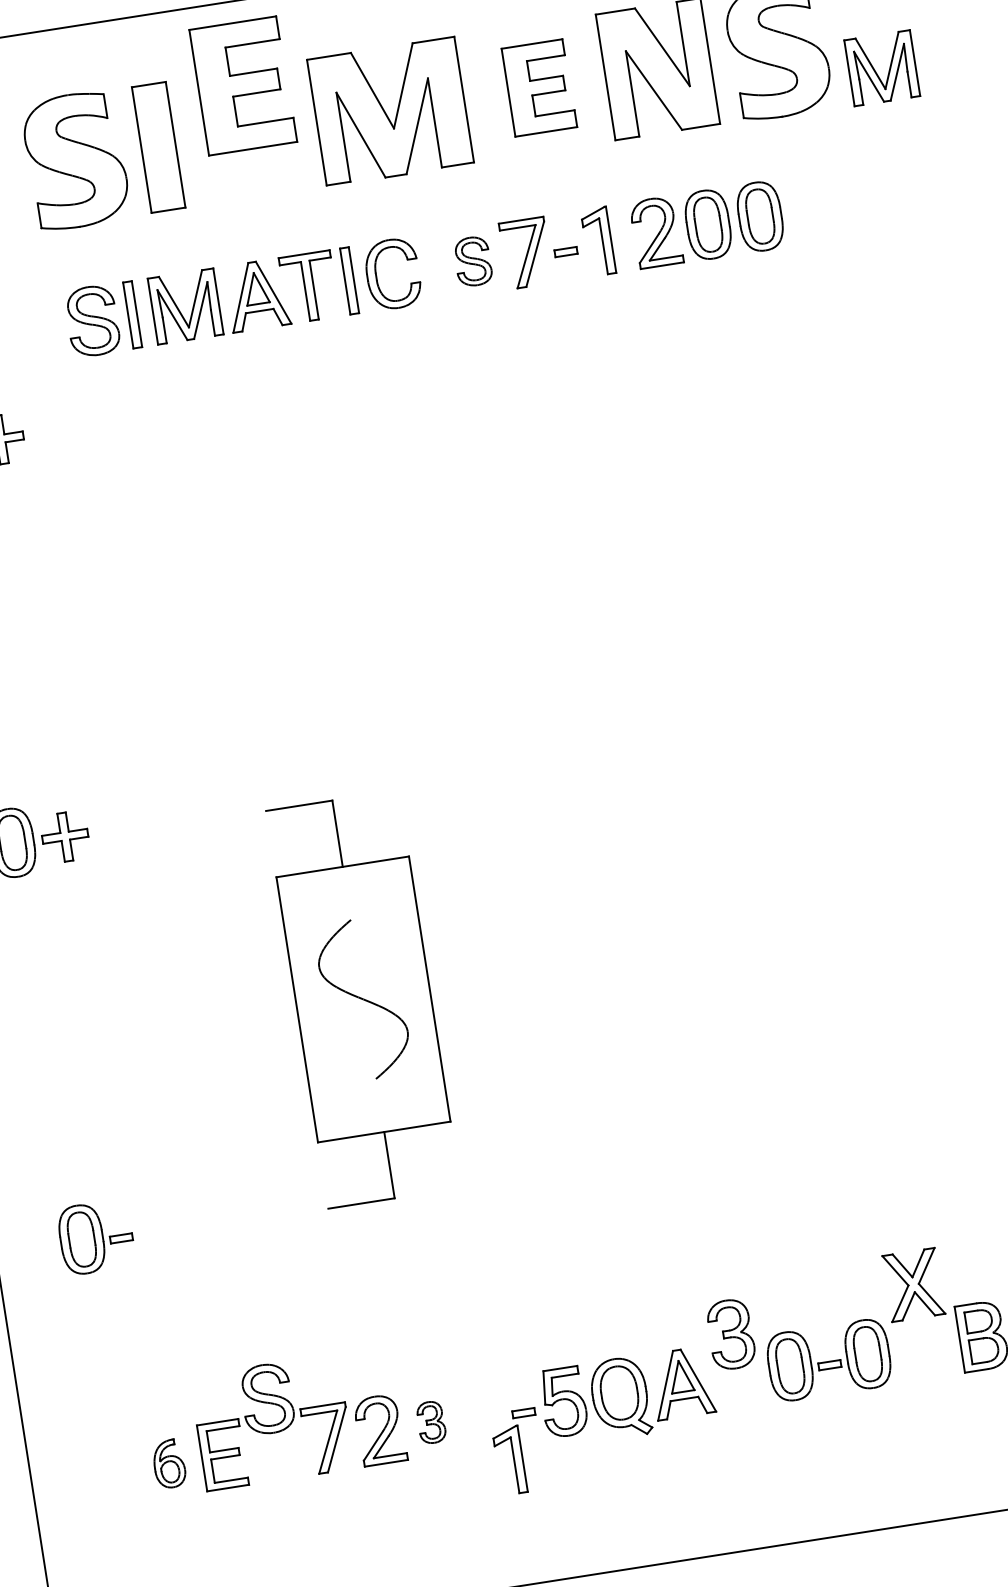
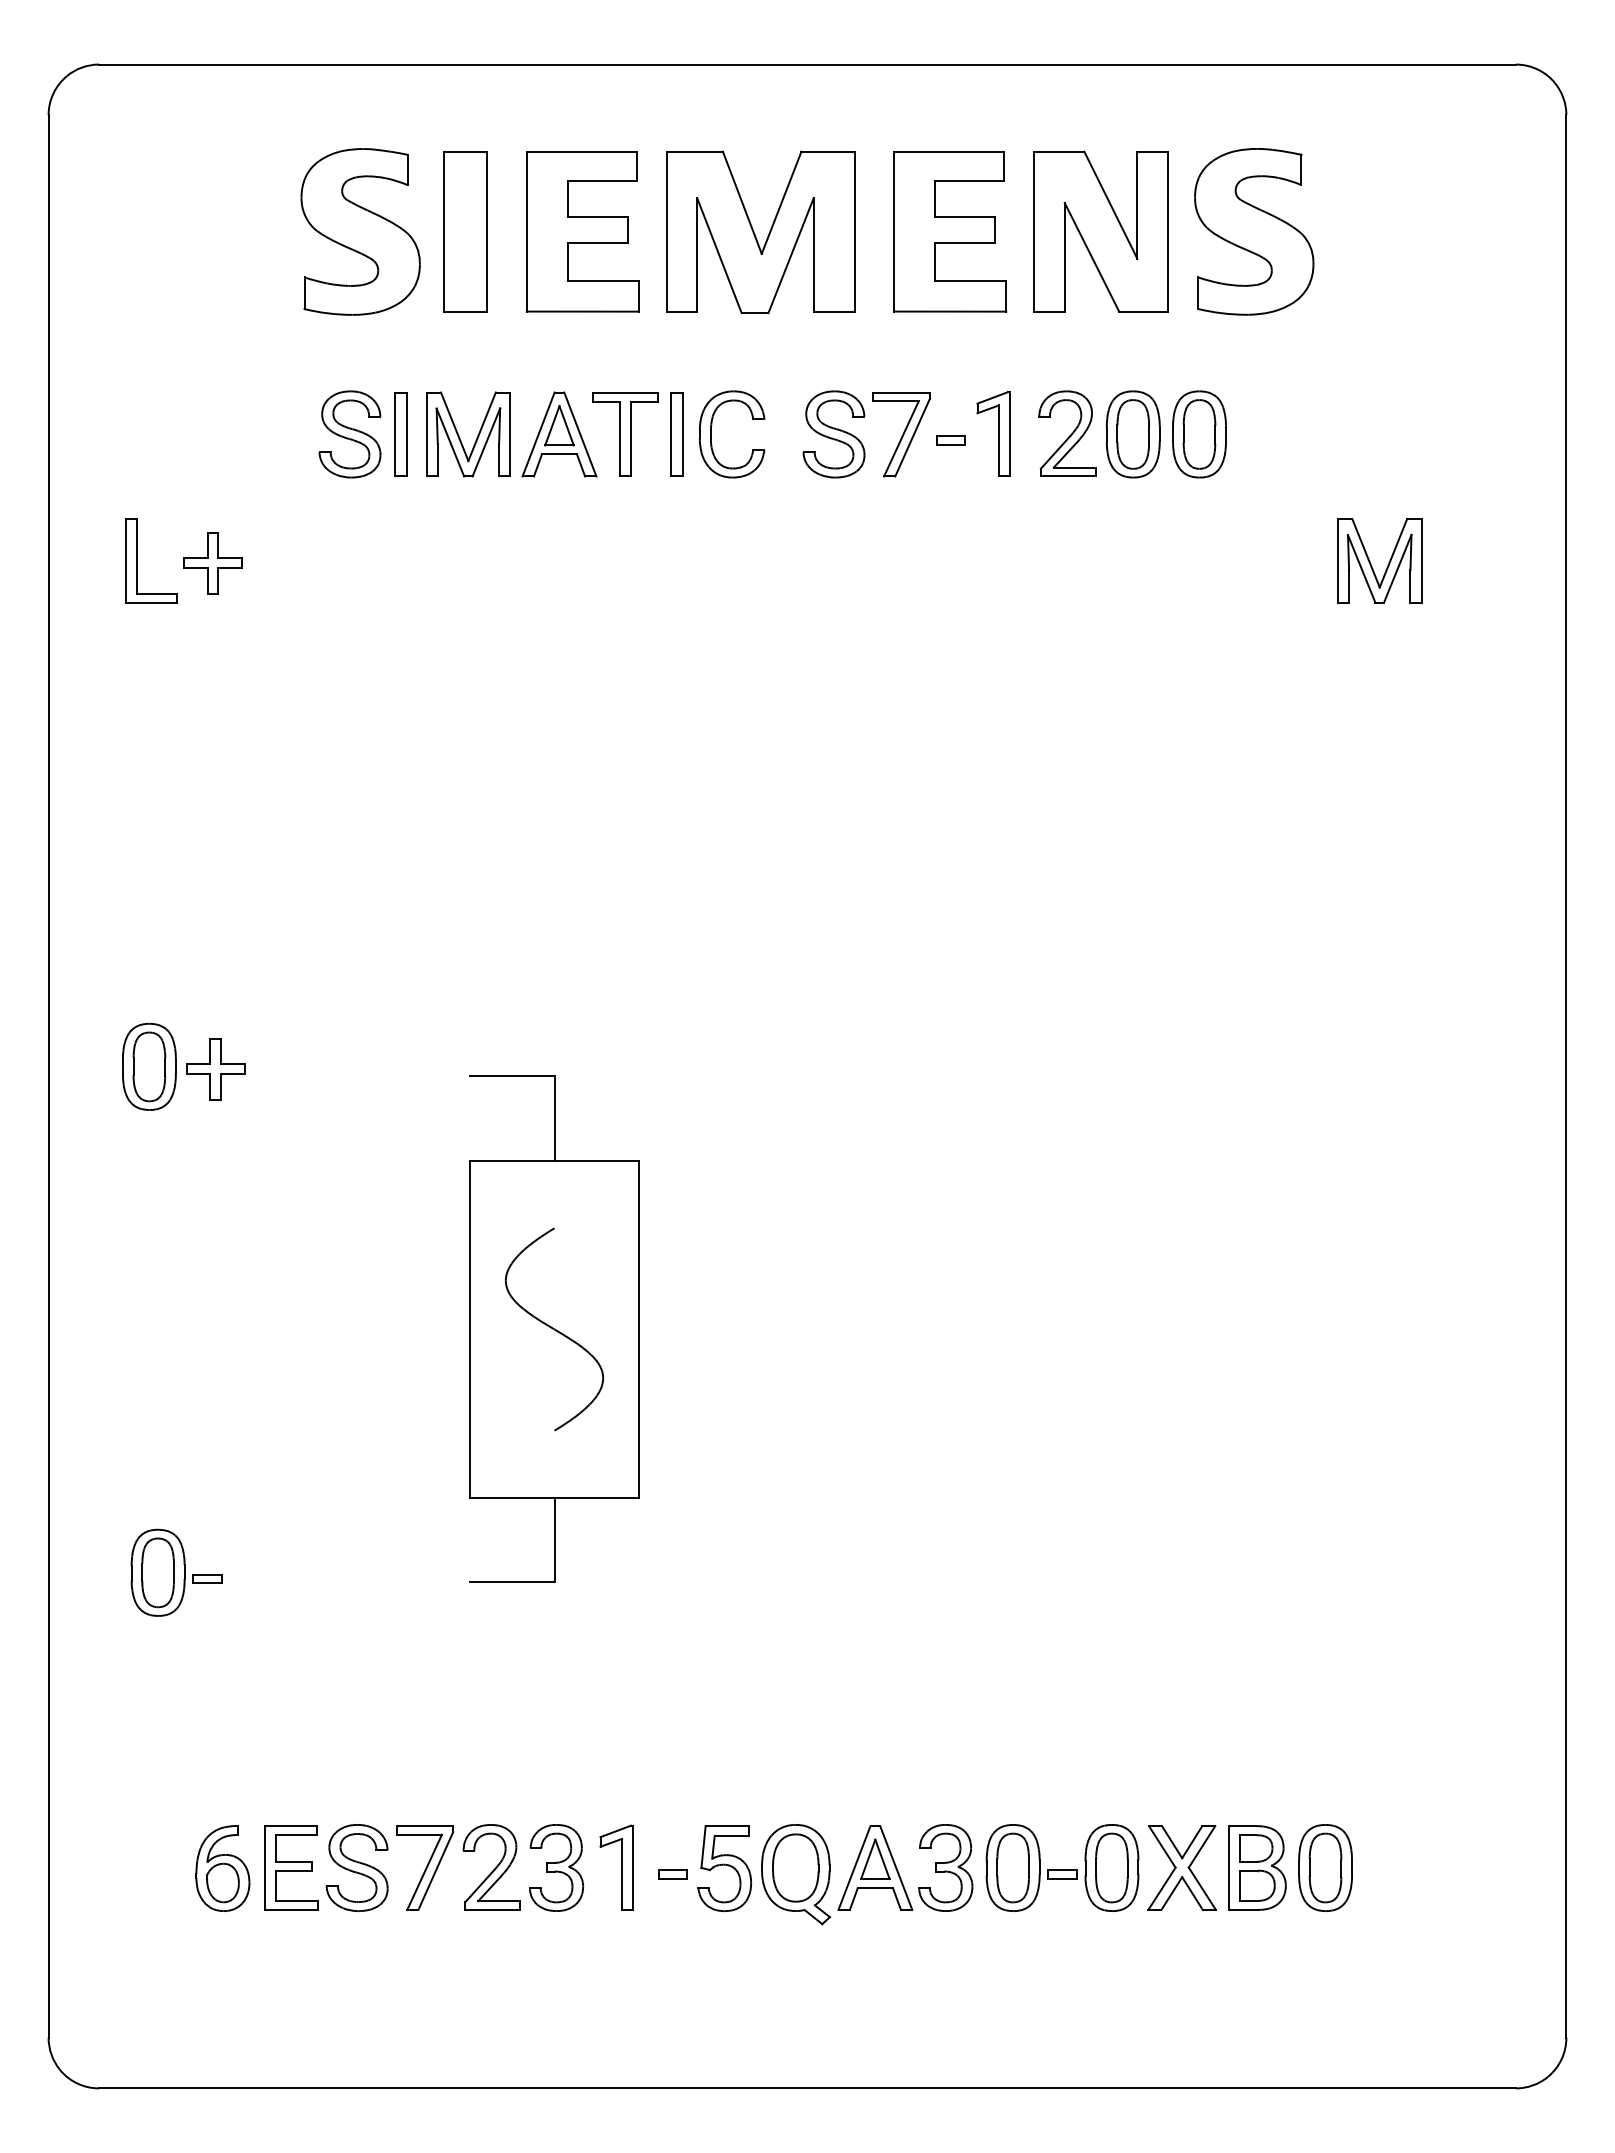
part: (876, 71) -> (1371, 563), moved
part: (242, 85) -> (582, 231), moved
part: (539, 87) -> (950, 231), size x1.43
part: (472, 261) -> (833, 434), size x1.43
part: (913, 1284) -> (1181, 1867), moved
part: (730, 1334) -> (945, 1867), moved
part: (266, 1398) -> (356, 1867), moved
part: (431, 1422) -> (556, 1867), size x1.67
part: (509, 1460) -> (616, 1867), moved
part: (168, 1464) -> (222, 1868), size x1.43

